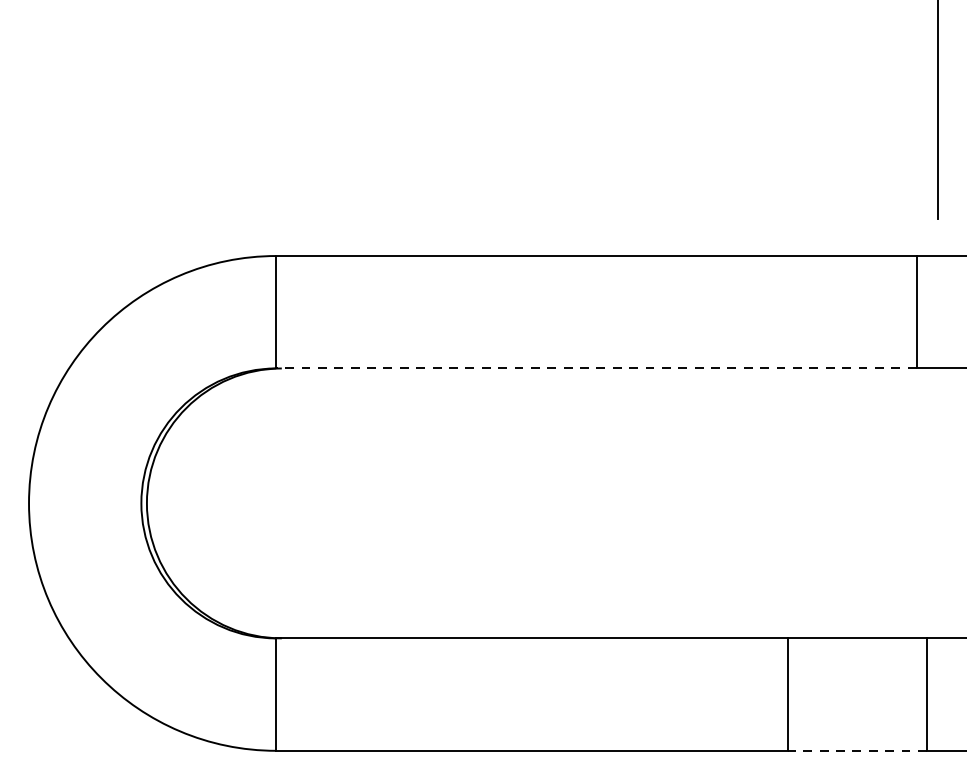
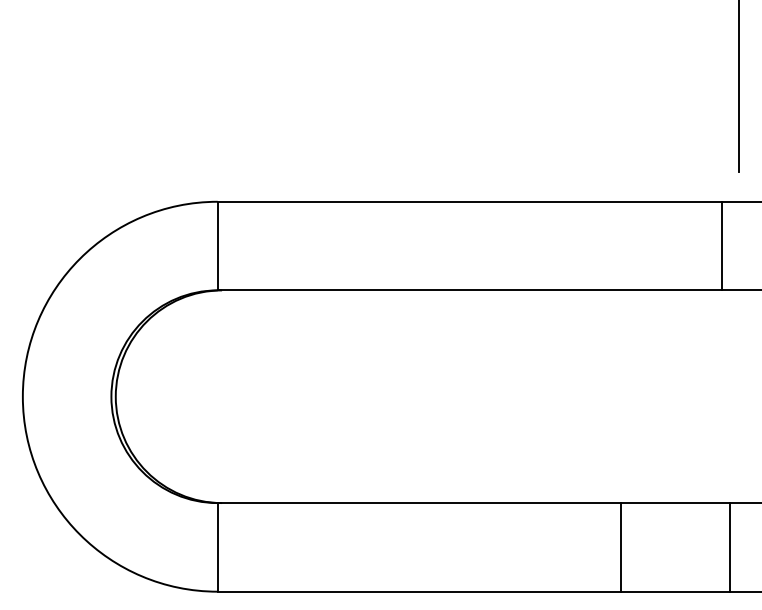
line: (595, 368) -> (469, 290), dashed -> solid
line: (857, 750) -> (675, 591), dashed -> solid

